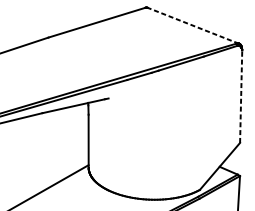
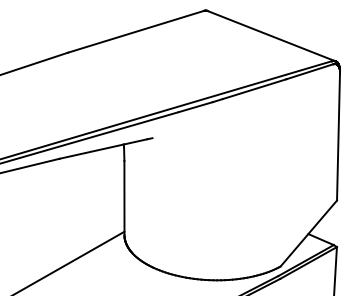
line: (193, 26) -> (271, 36), dashed -> solid
line: (241, 96) -> (338, 135), dashed -> solid

